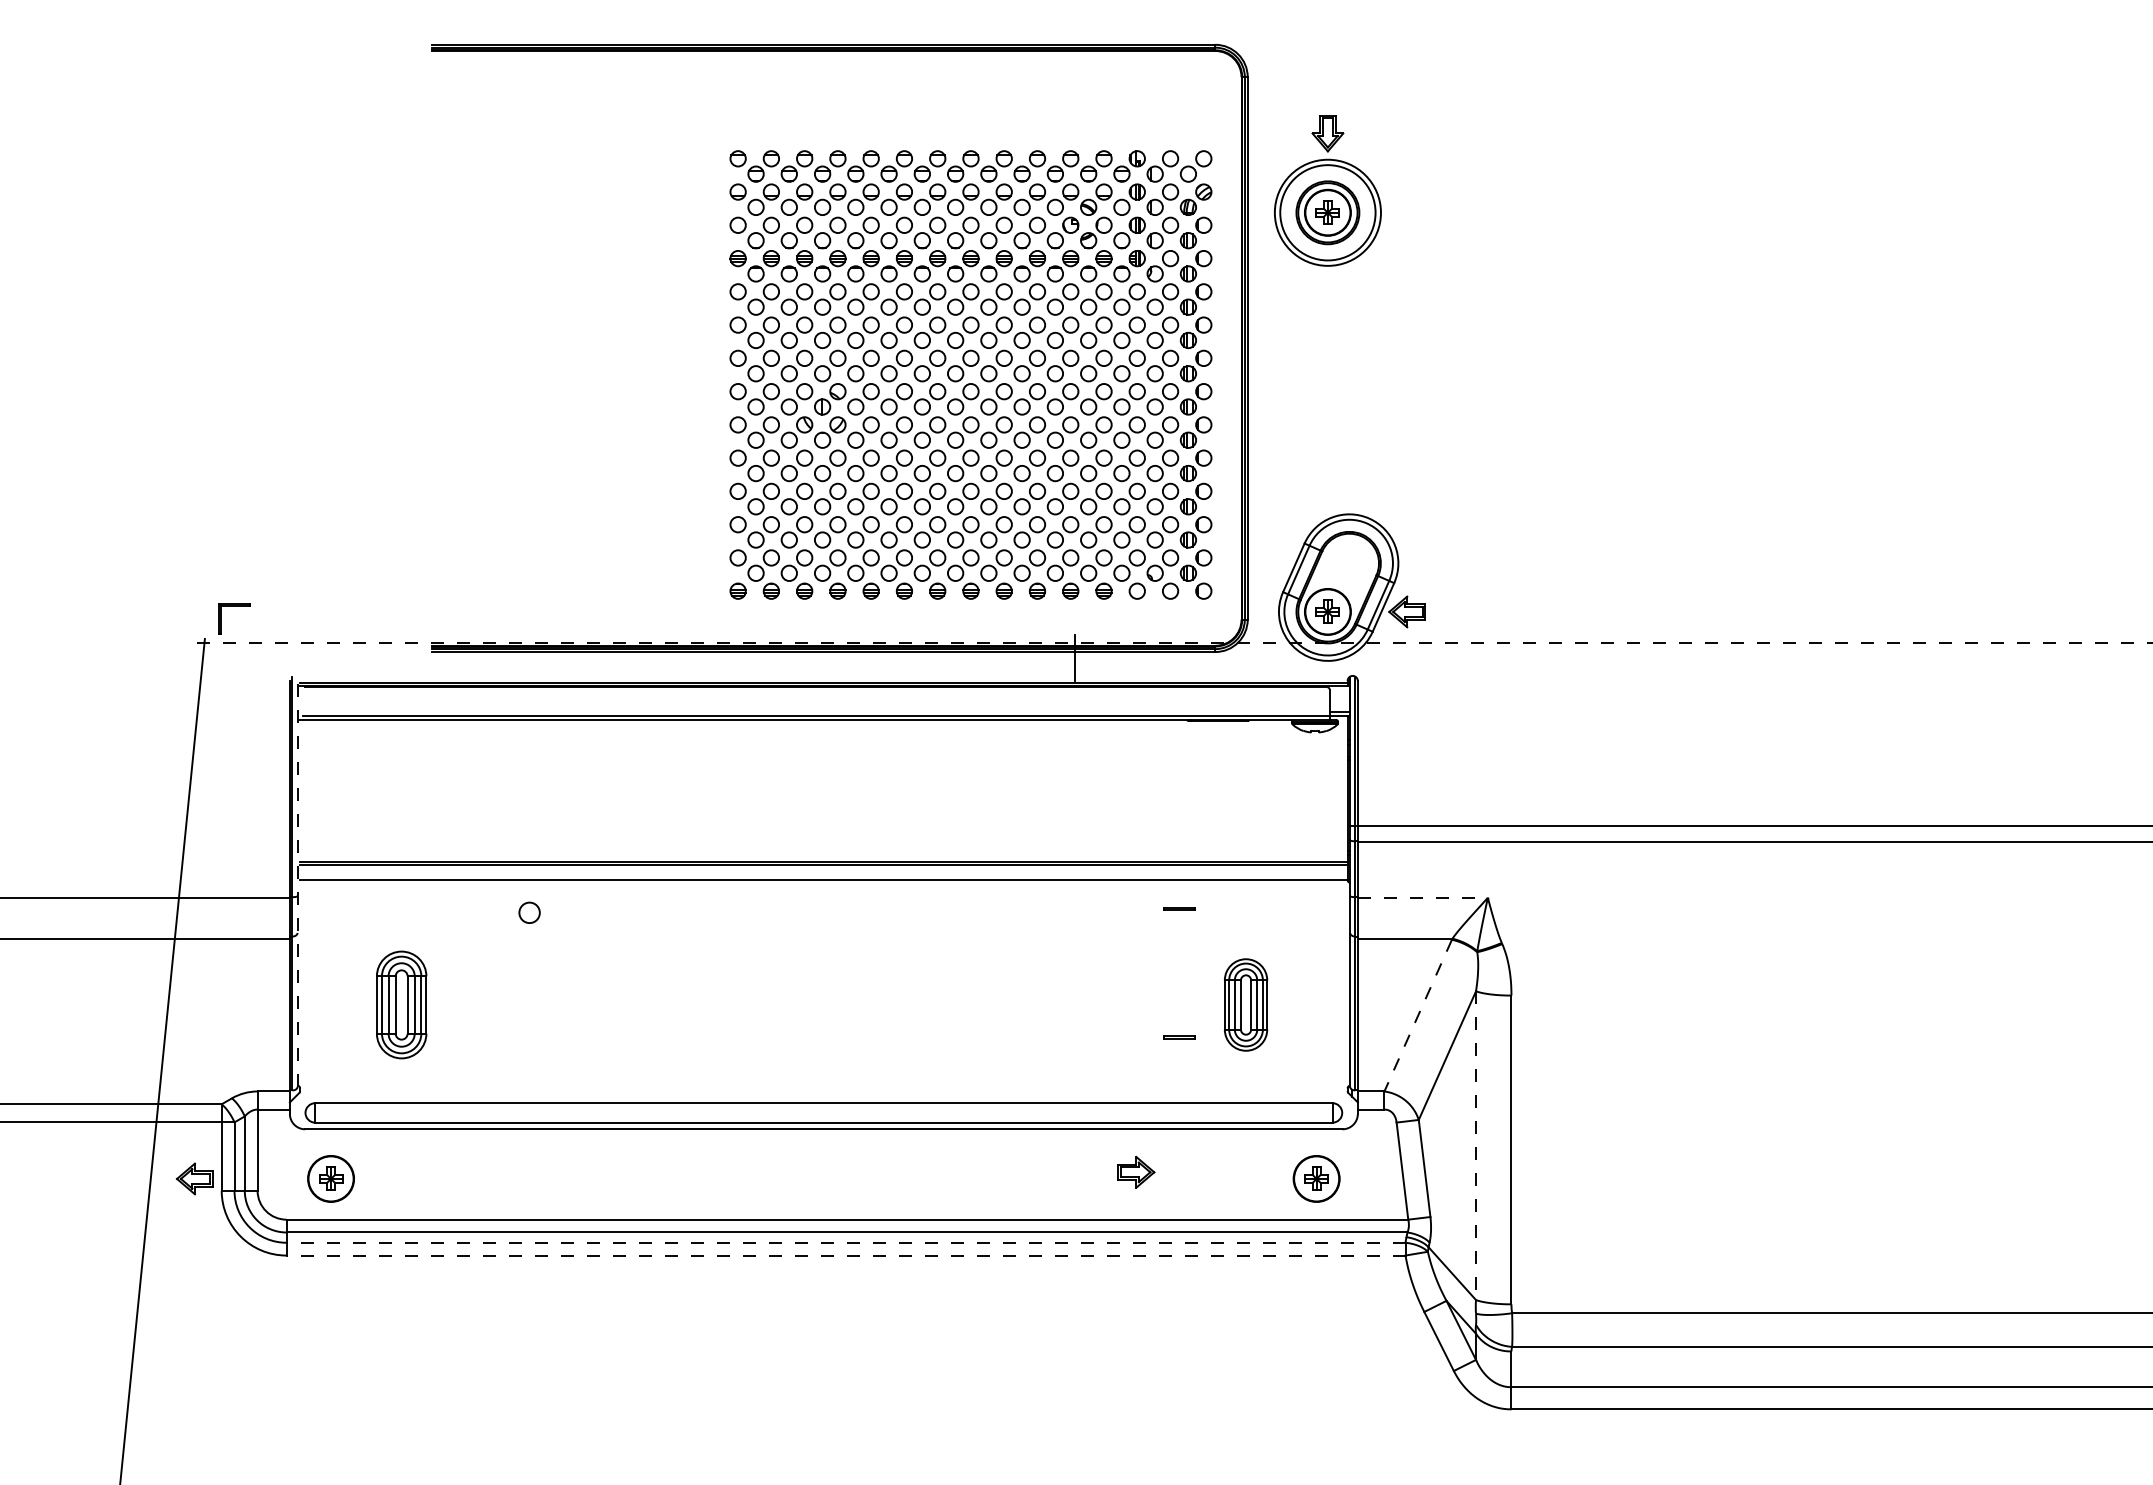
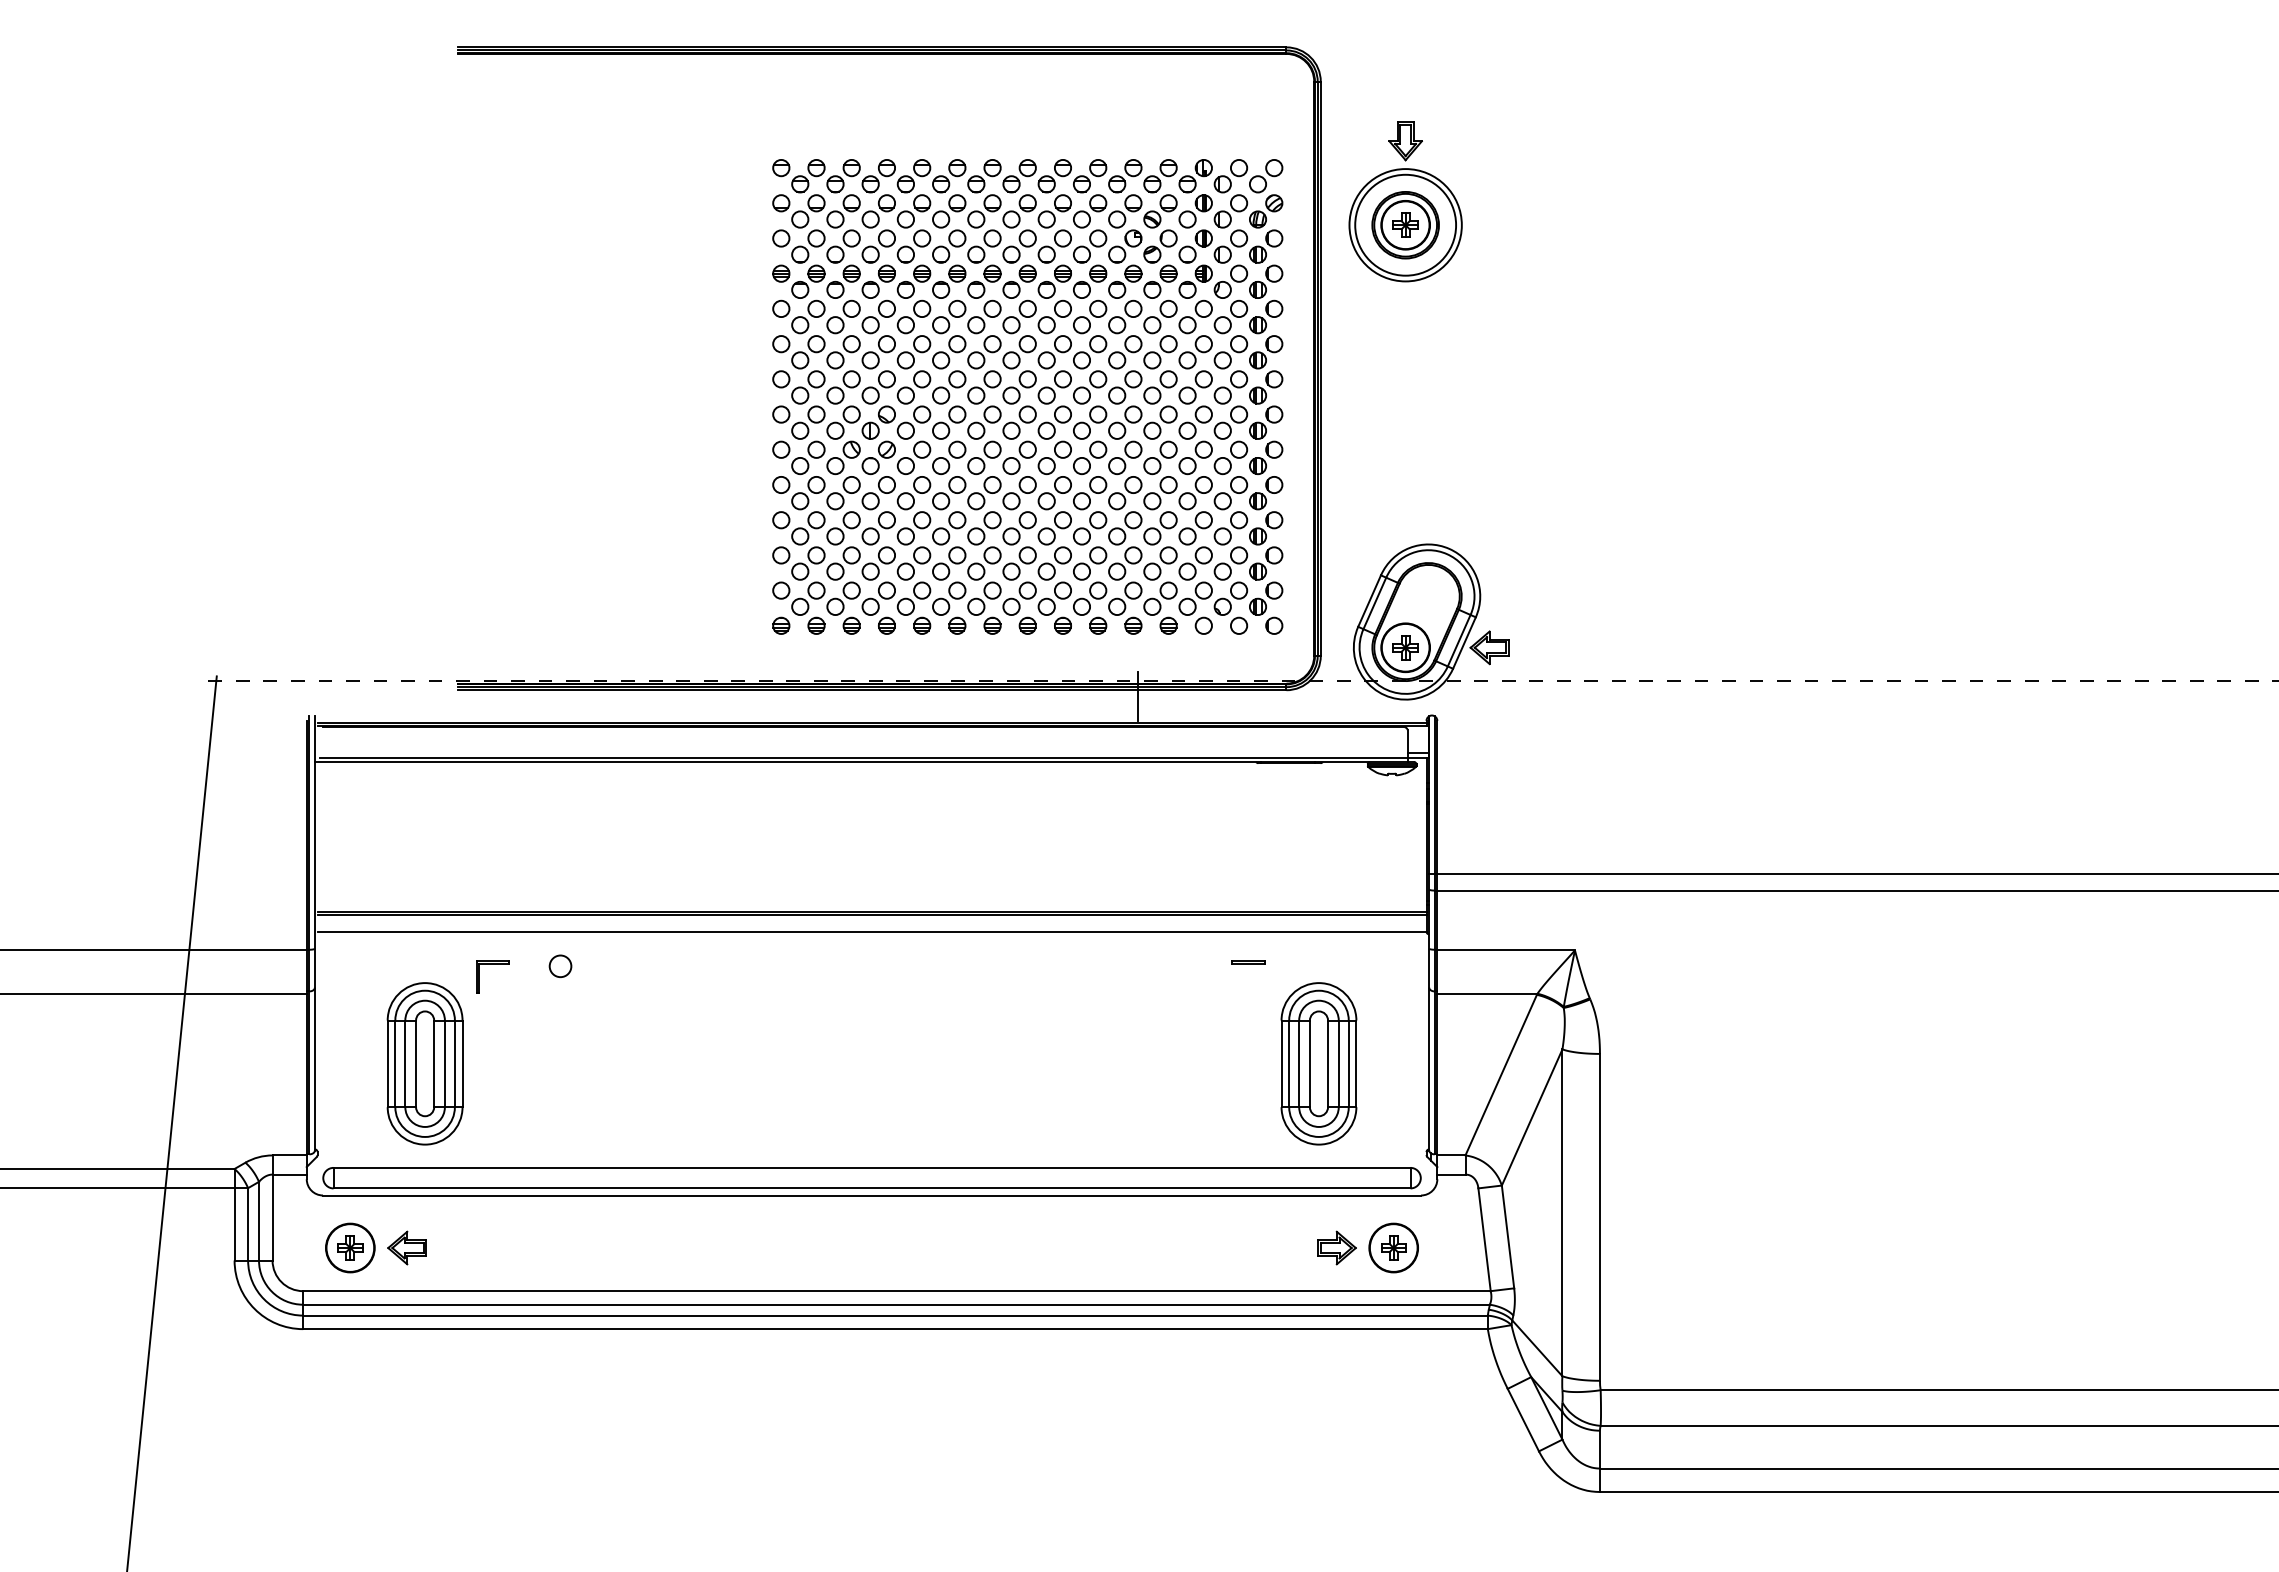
part: (233, 606) -> (492, 964), moved
line: (297, 880) -> (314, 932), dashed -> solid
line: (1423, 897) -> (1506, 950), dashed -> solid
part: (401, 1004) -> (424, 1063), size x1.43
part: (1245, 1004) -> (1318, 1063), size x1.67
line: (1418, 1015) -> (1501, 1075), dashed -> solid
line: (1179, 1036) -> (1248, 1097), removed
line: (1476, 1146) -> (1562, 1213), dashed -> solid
part: (1136, 1171) -> (1336, 1247), moved
part: (194, 1178) -> (406, 1247), moved
line: (846, 1242) -> (895, 1315), dashed -> solid
line: (846, 1255) -> (895, 1329), dashed -> solid

